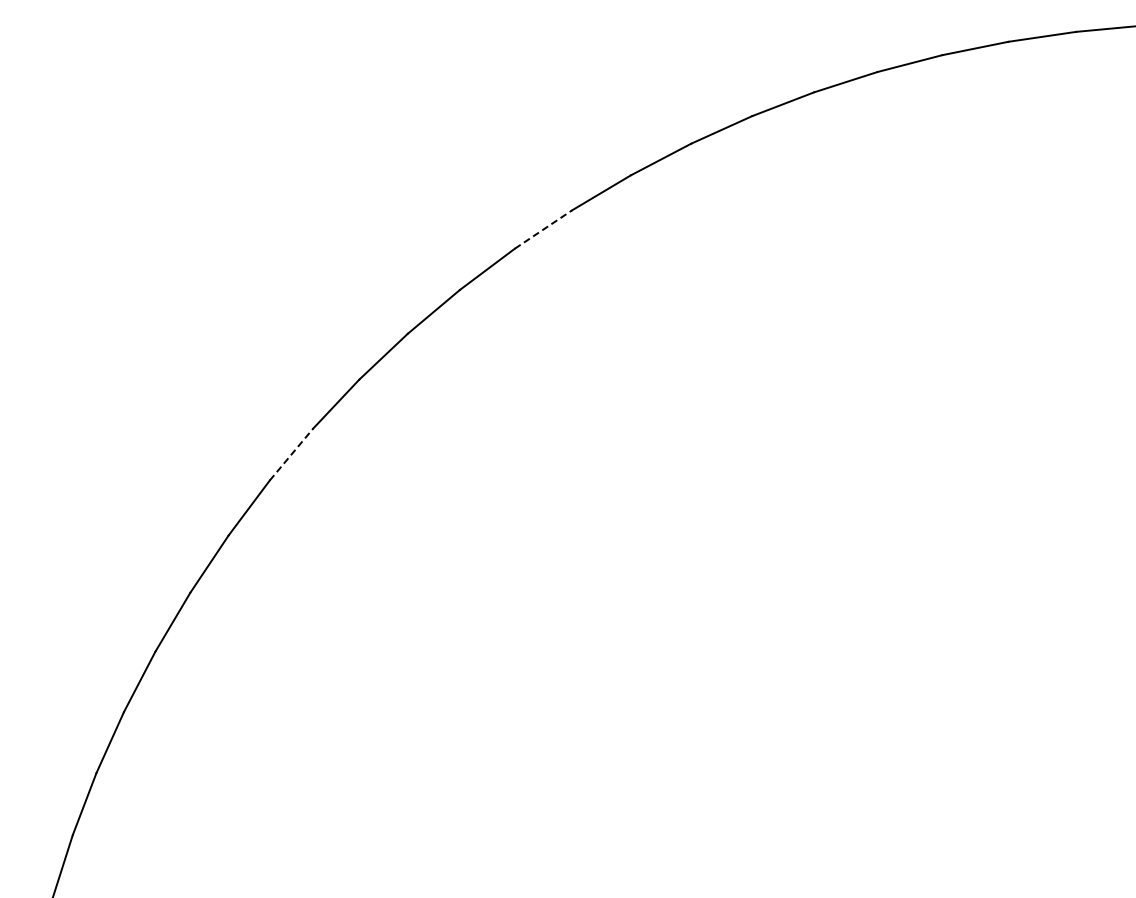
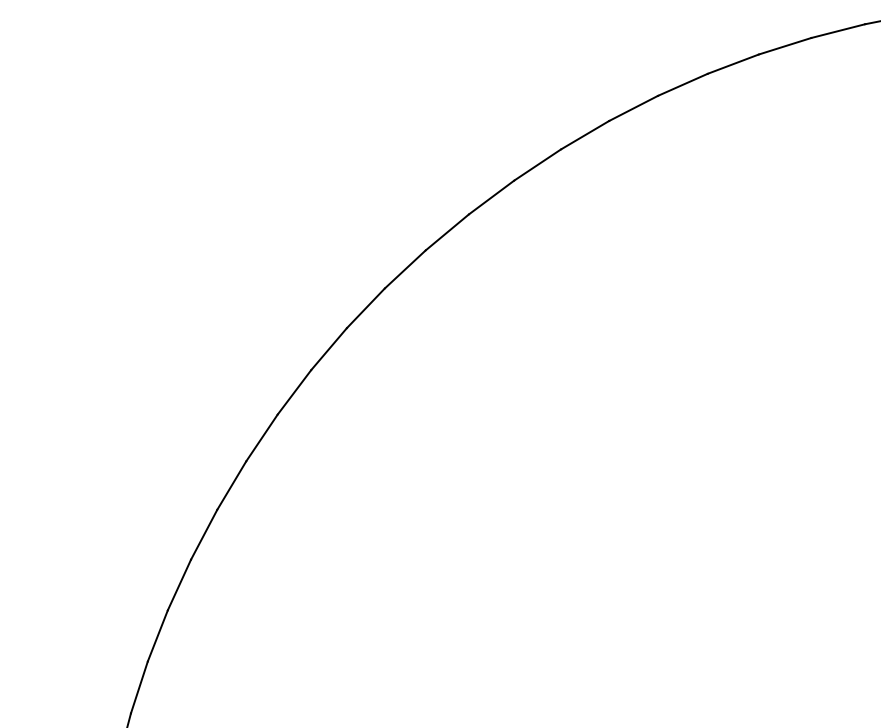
line: (543, 229) -> (491, 197), dashed -> solid
line: (291, 454) -> (294, 392), dashed -> solid

